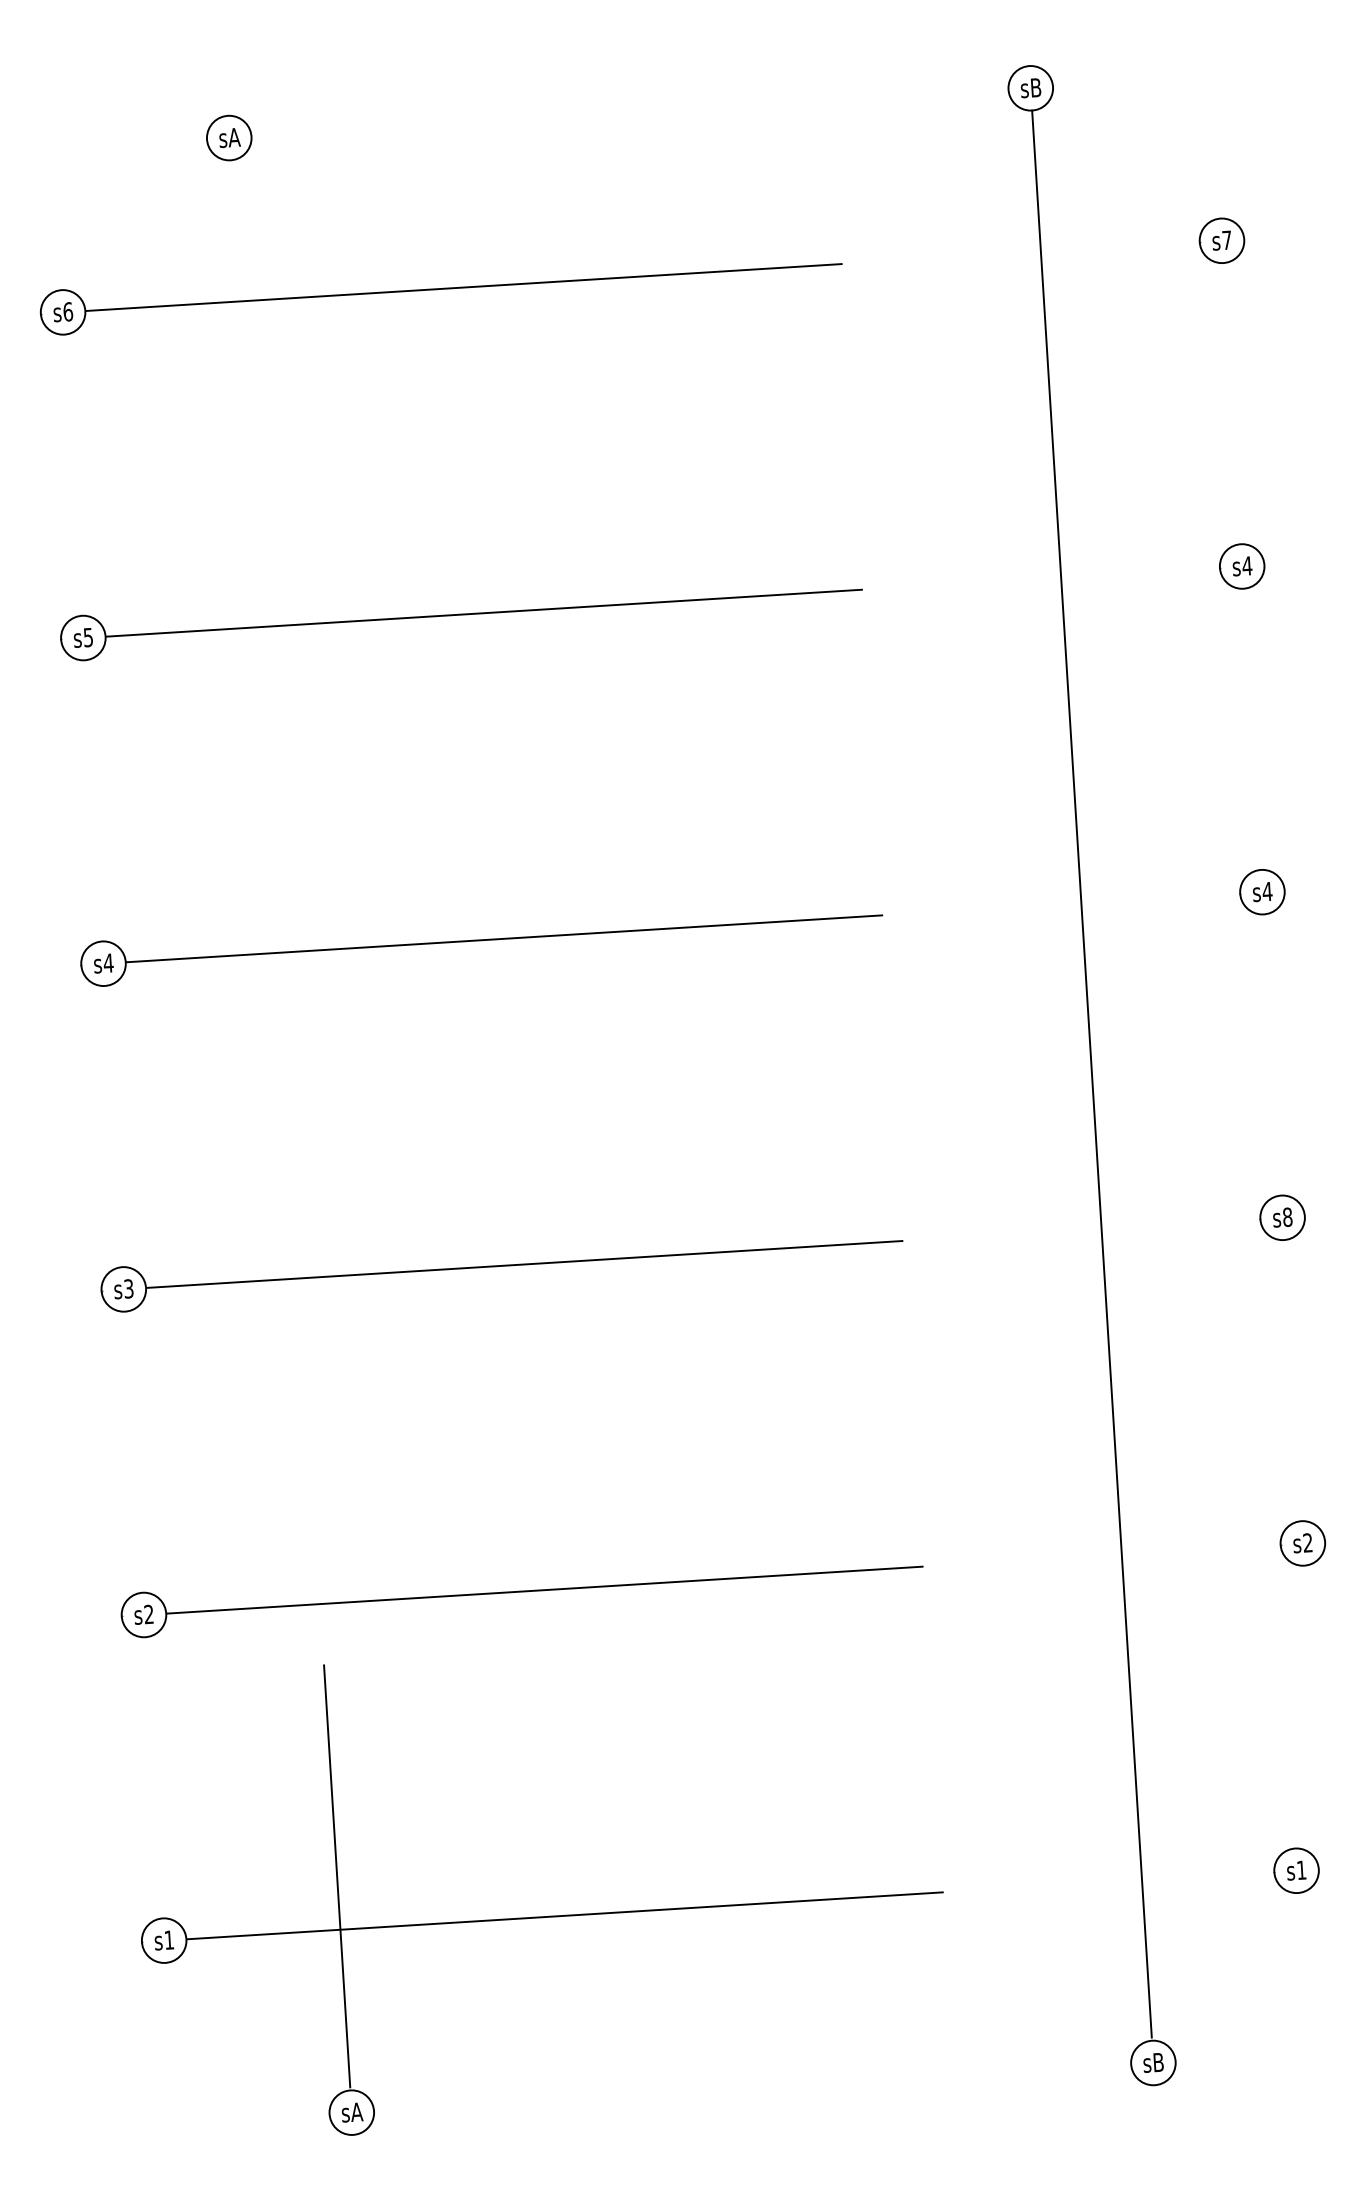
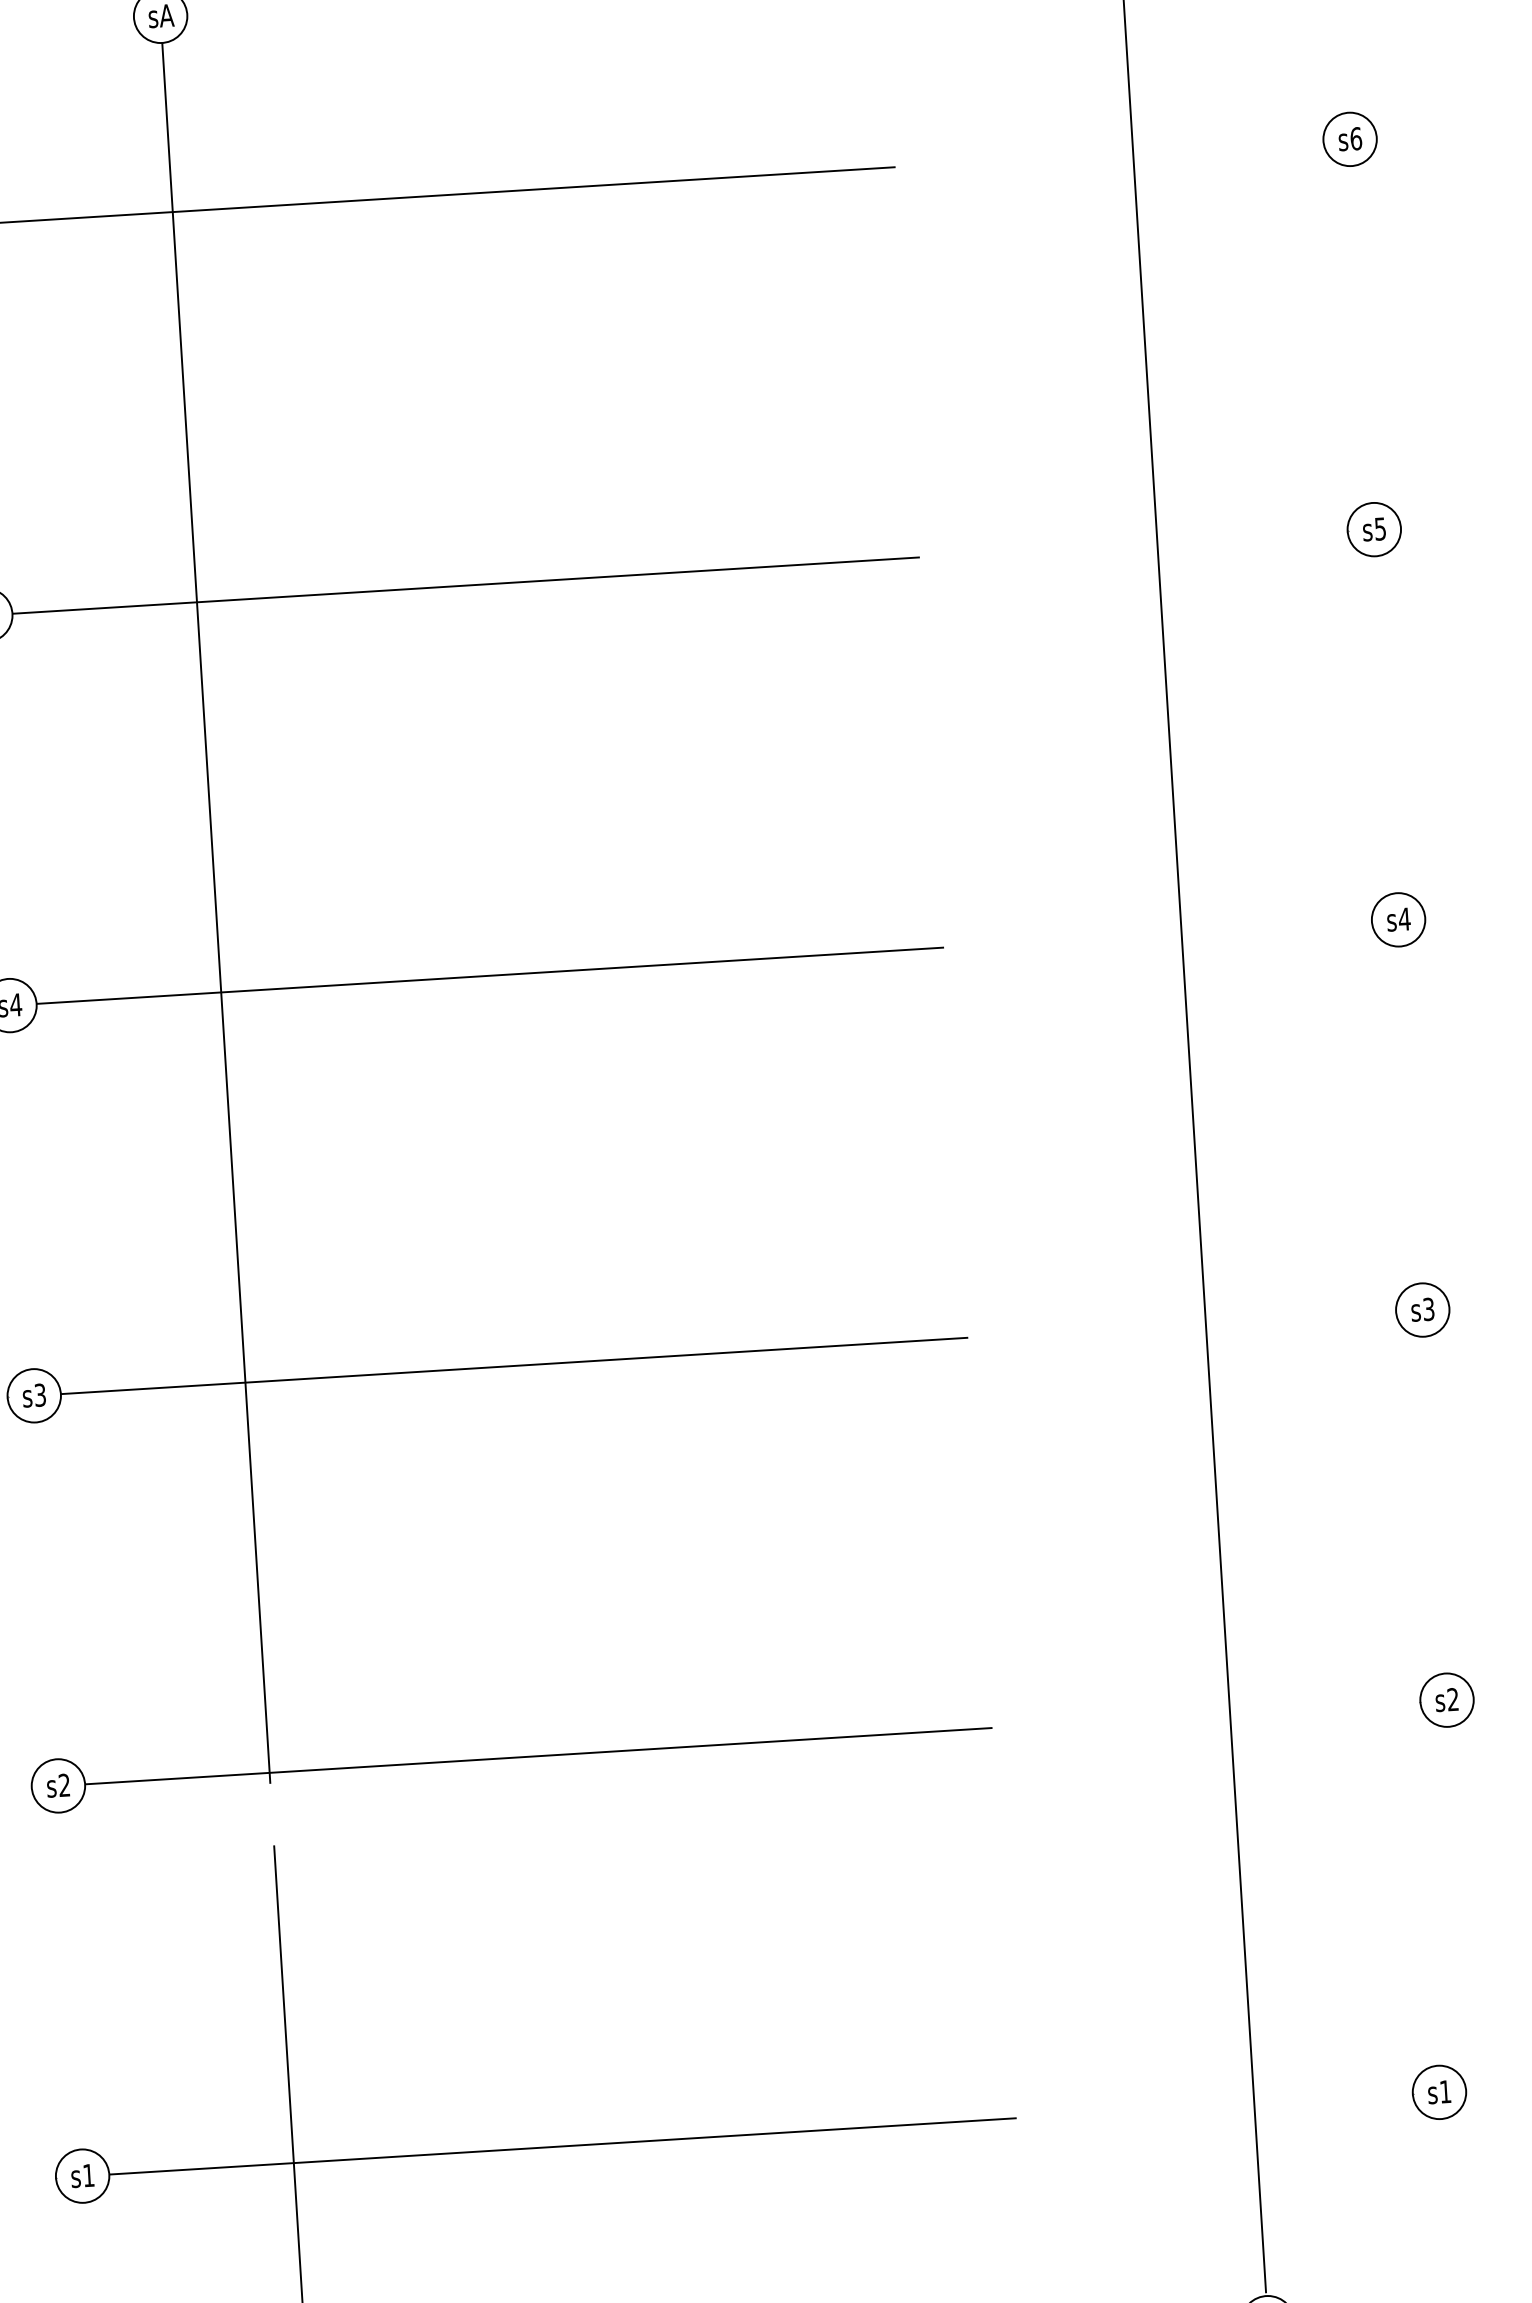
text: (1227, 240) -> (1356, 139), s7 -> s6
text: (1247, 565) -> (1380, 528), s4 -> s5
line: (275, 886) -> (216, 913), added
text: (1287, 1217) -> (1428, 1309), s8 -> s3

